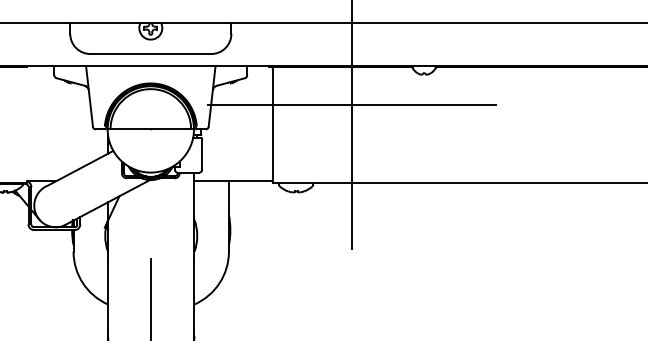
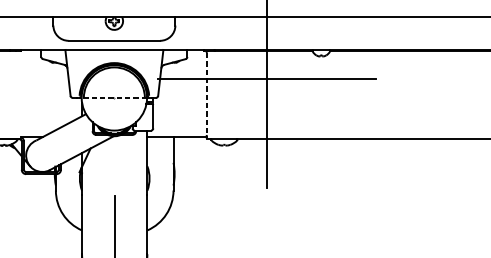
line: (272, 124) -> (206, 94), solid -> dashed
line: (150, 129) -> (114, 97), solid -> dashed

